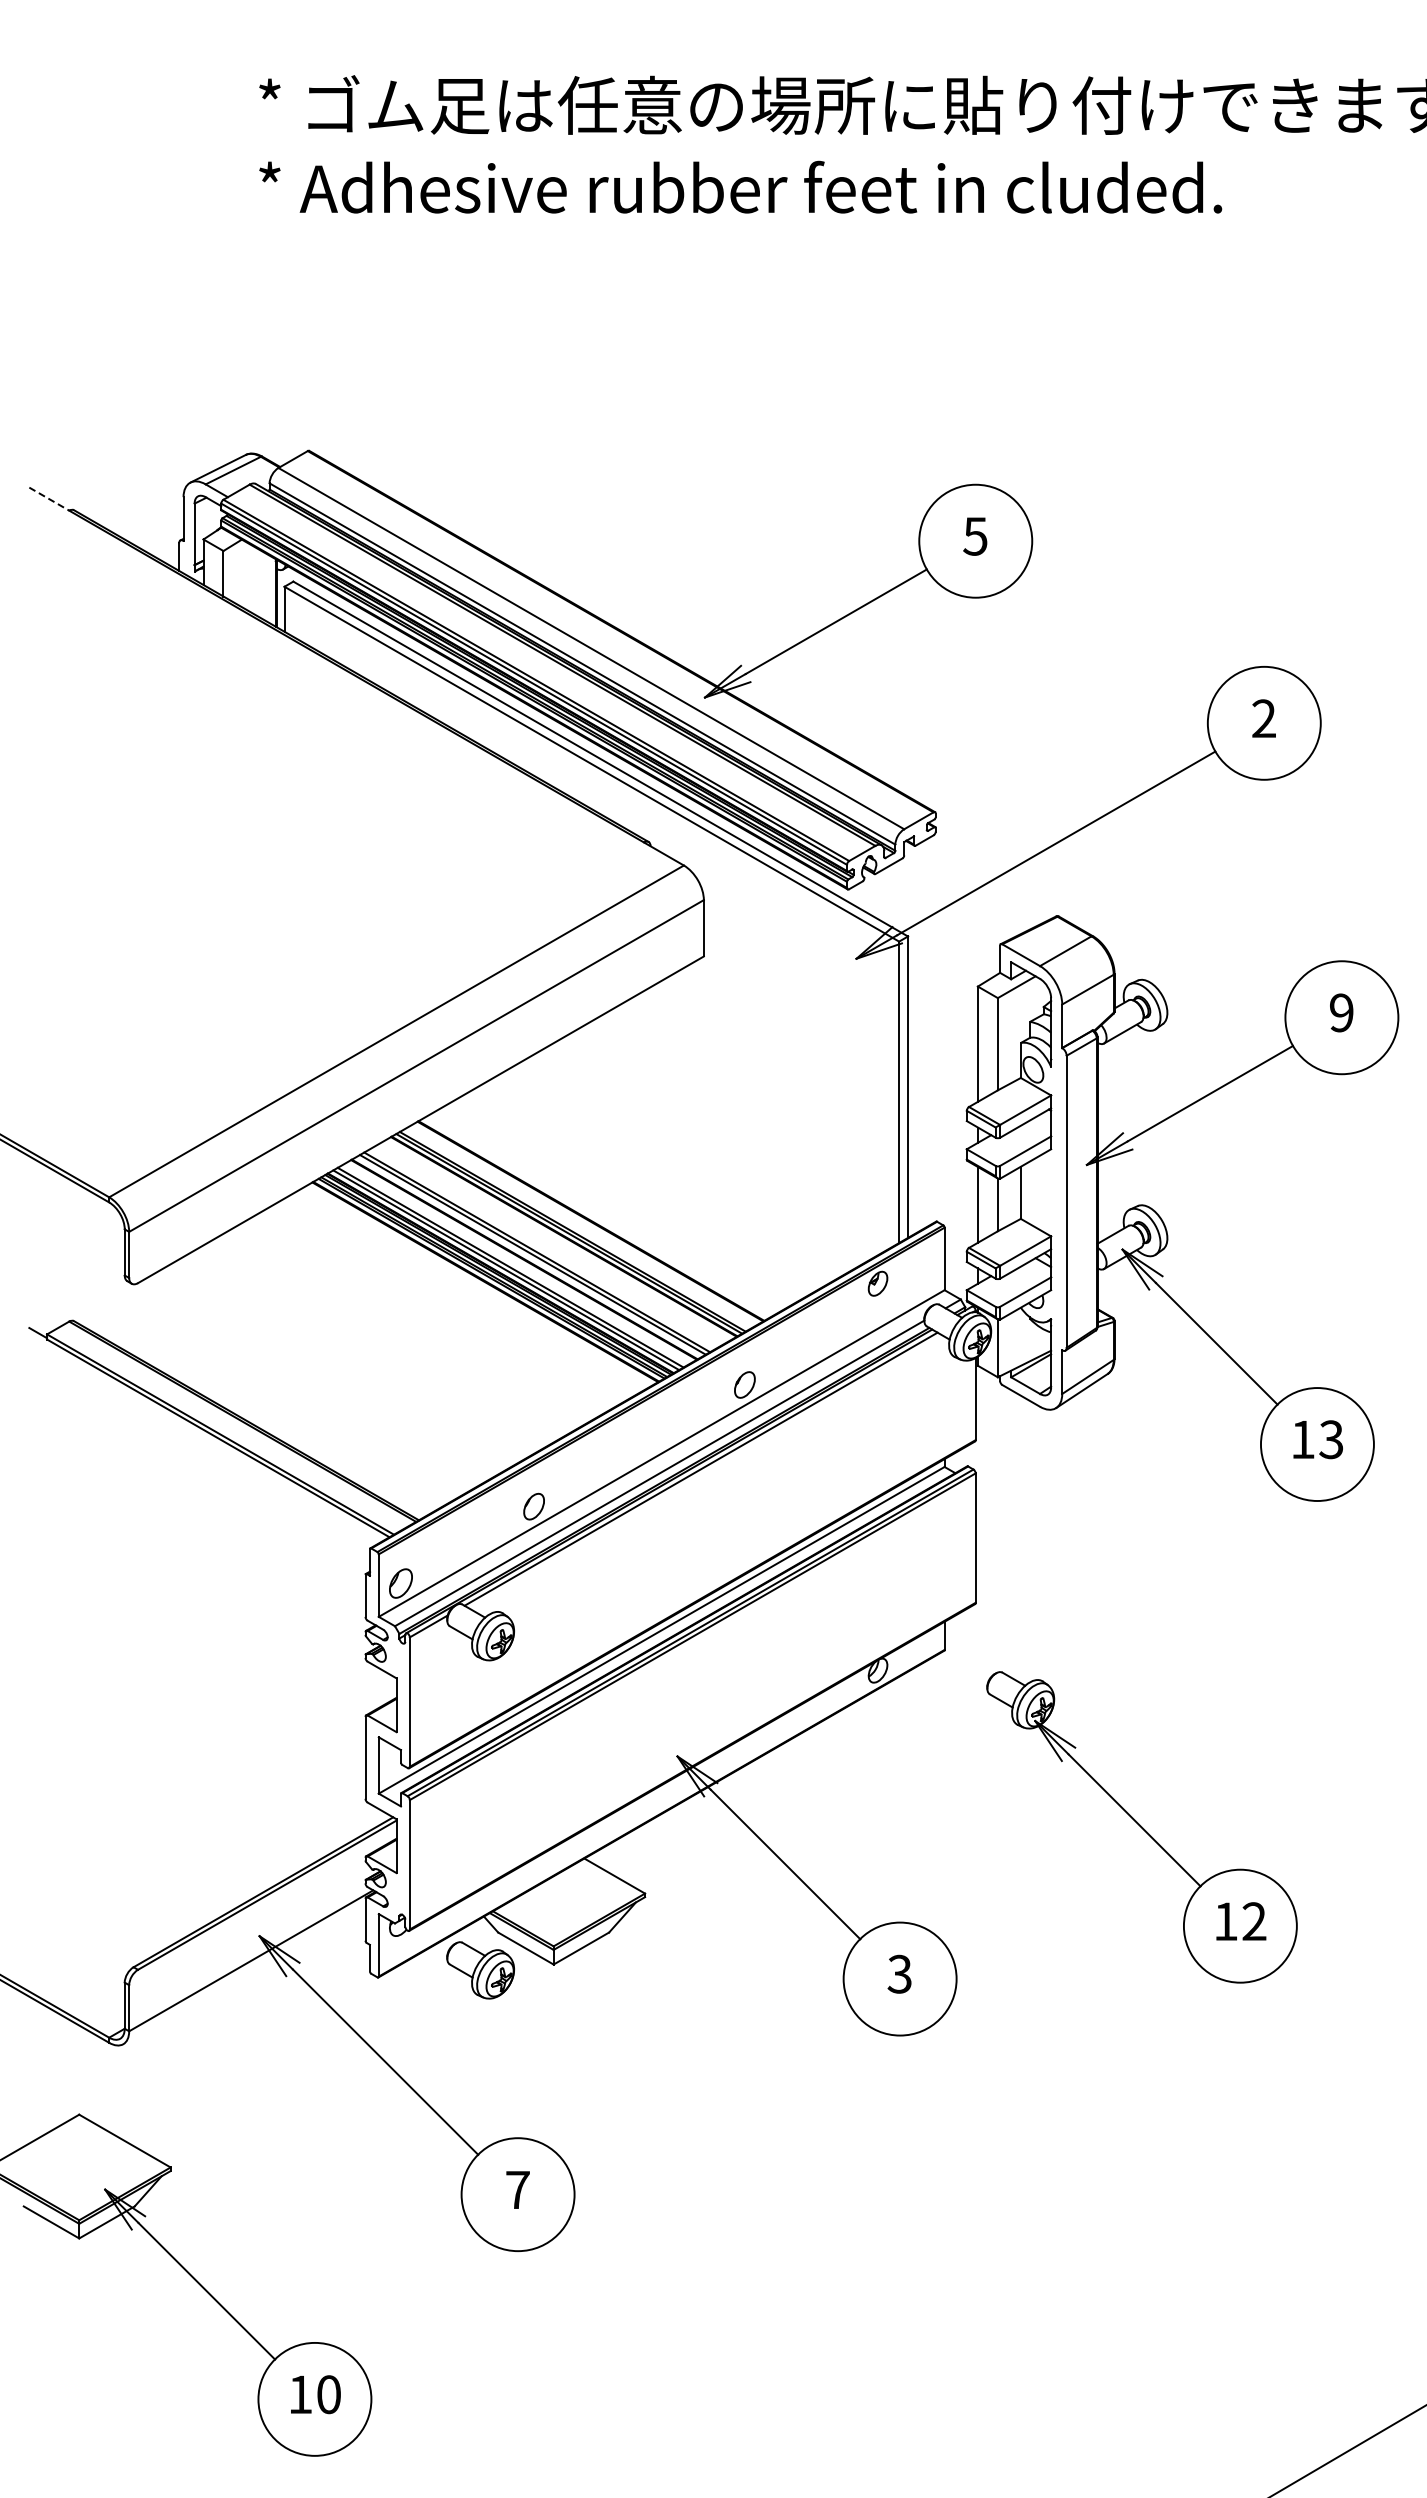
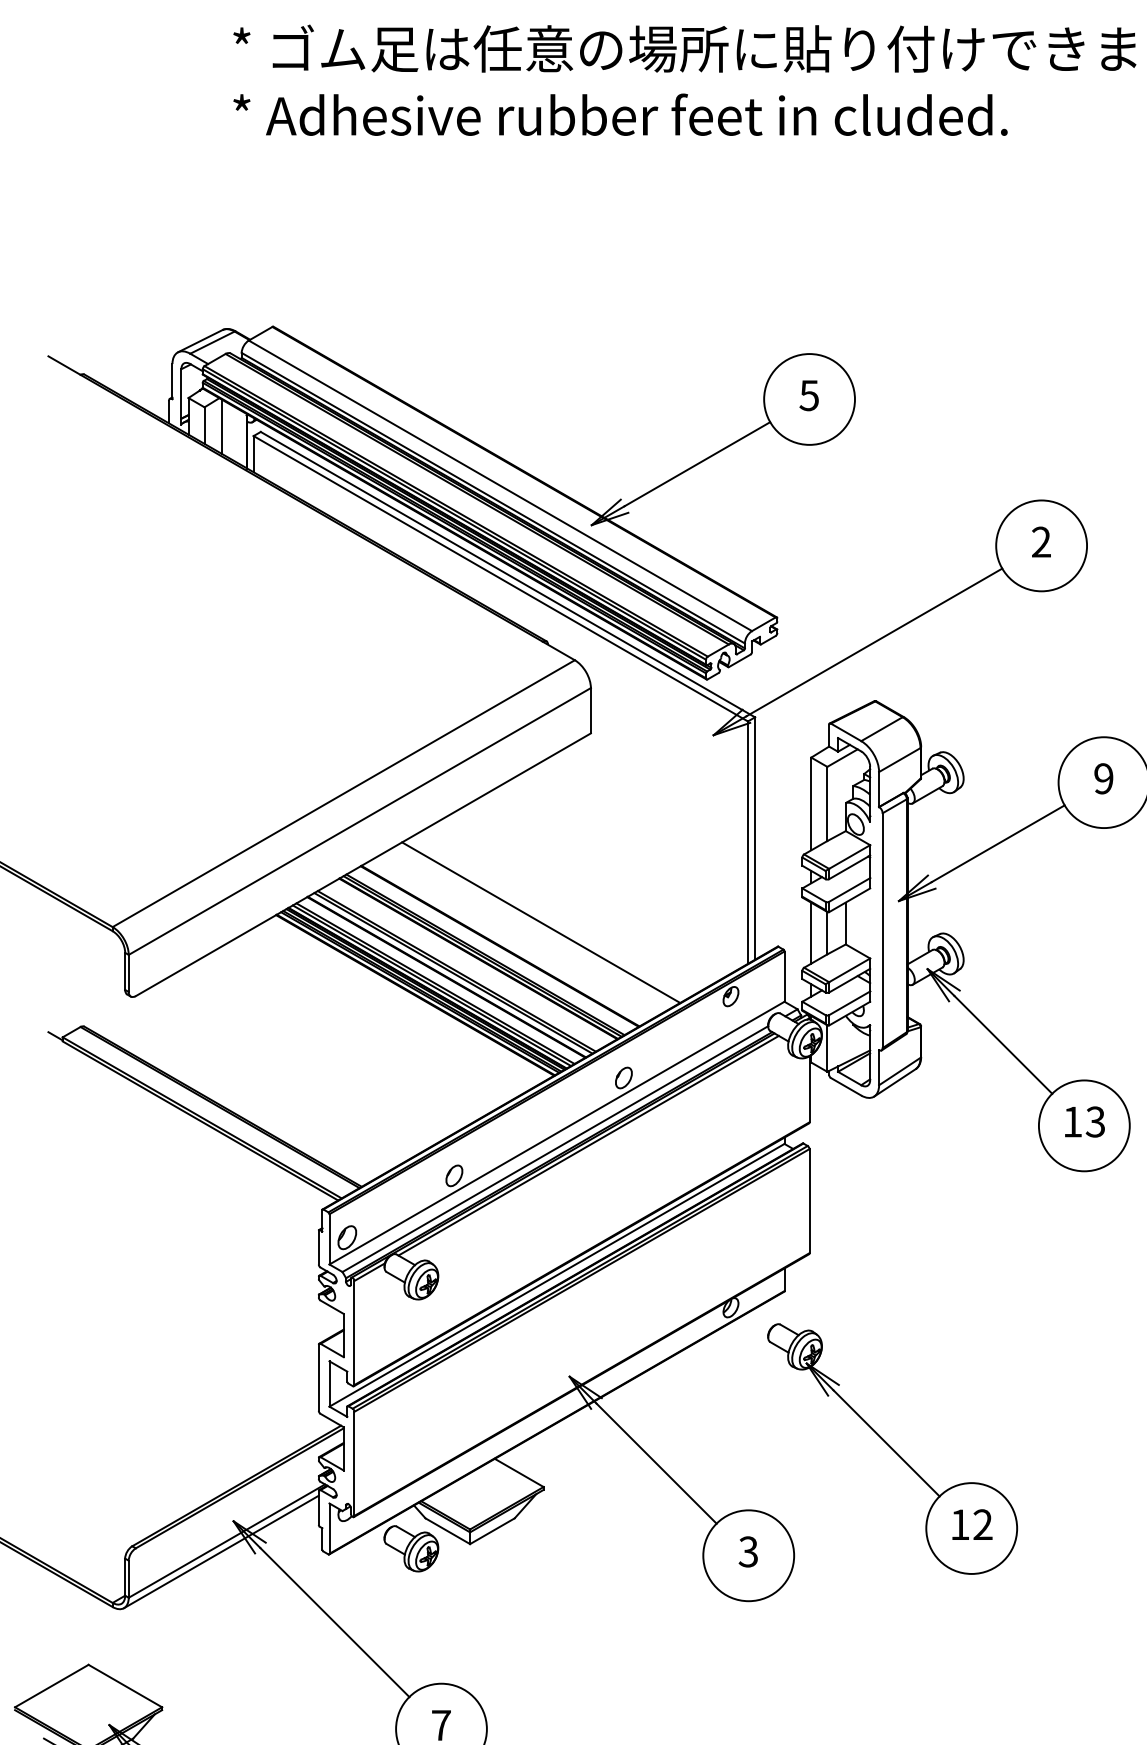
line: (49, 499) -> (64, 365), dashed -> solid
line: (245, 575) -> (222, 427), added
line: (641, 1191) -> (540, 922), added
part: (1141, 1827) -> (892, 1449), moved
line: (244, 1974) -> (221, 1552), added

